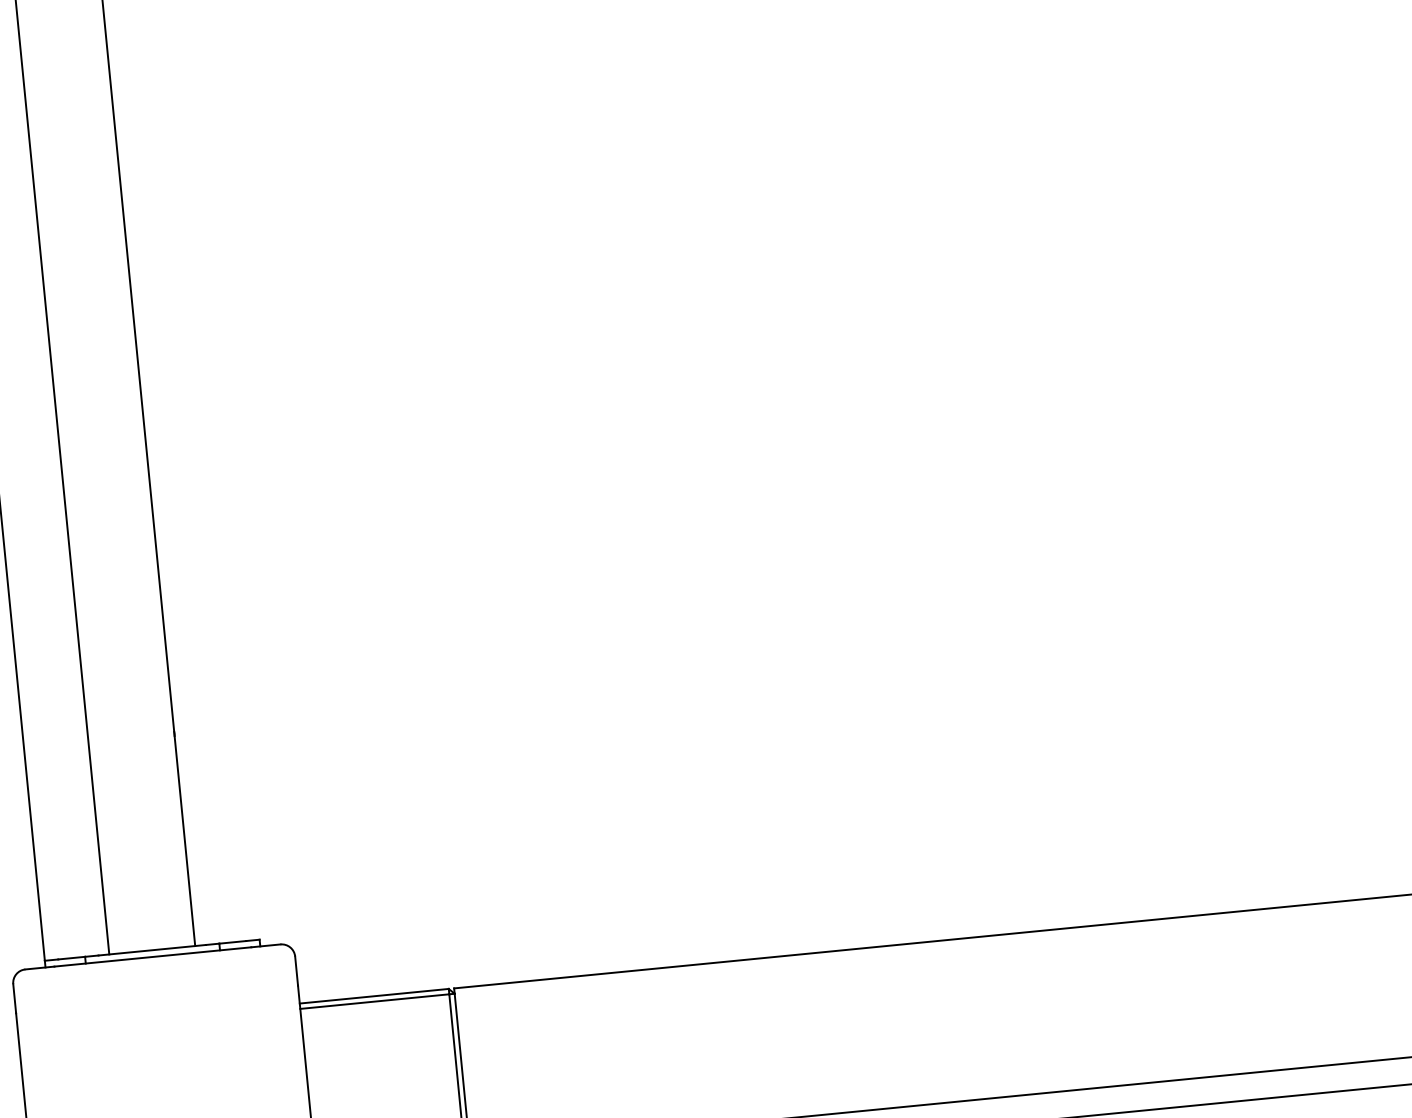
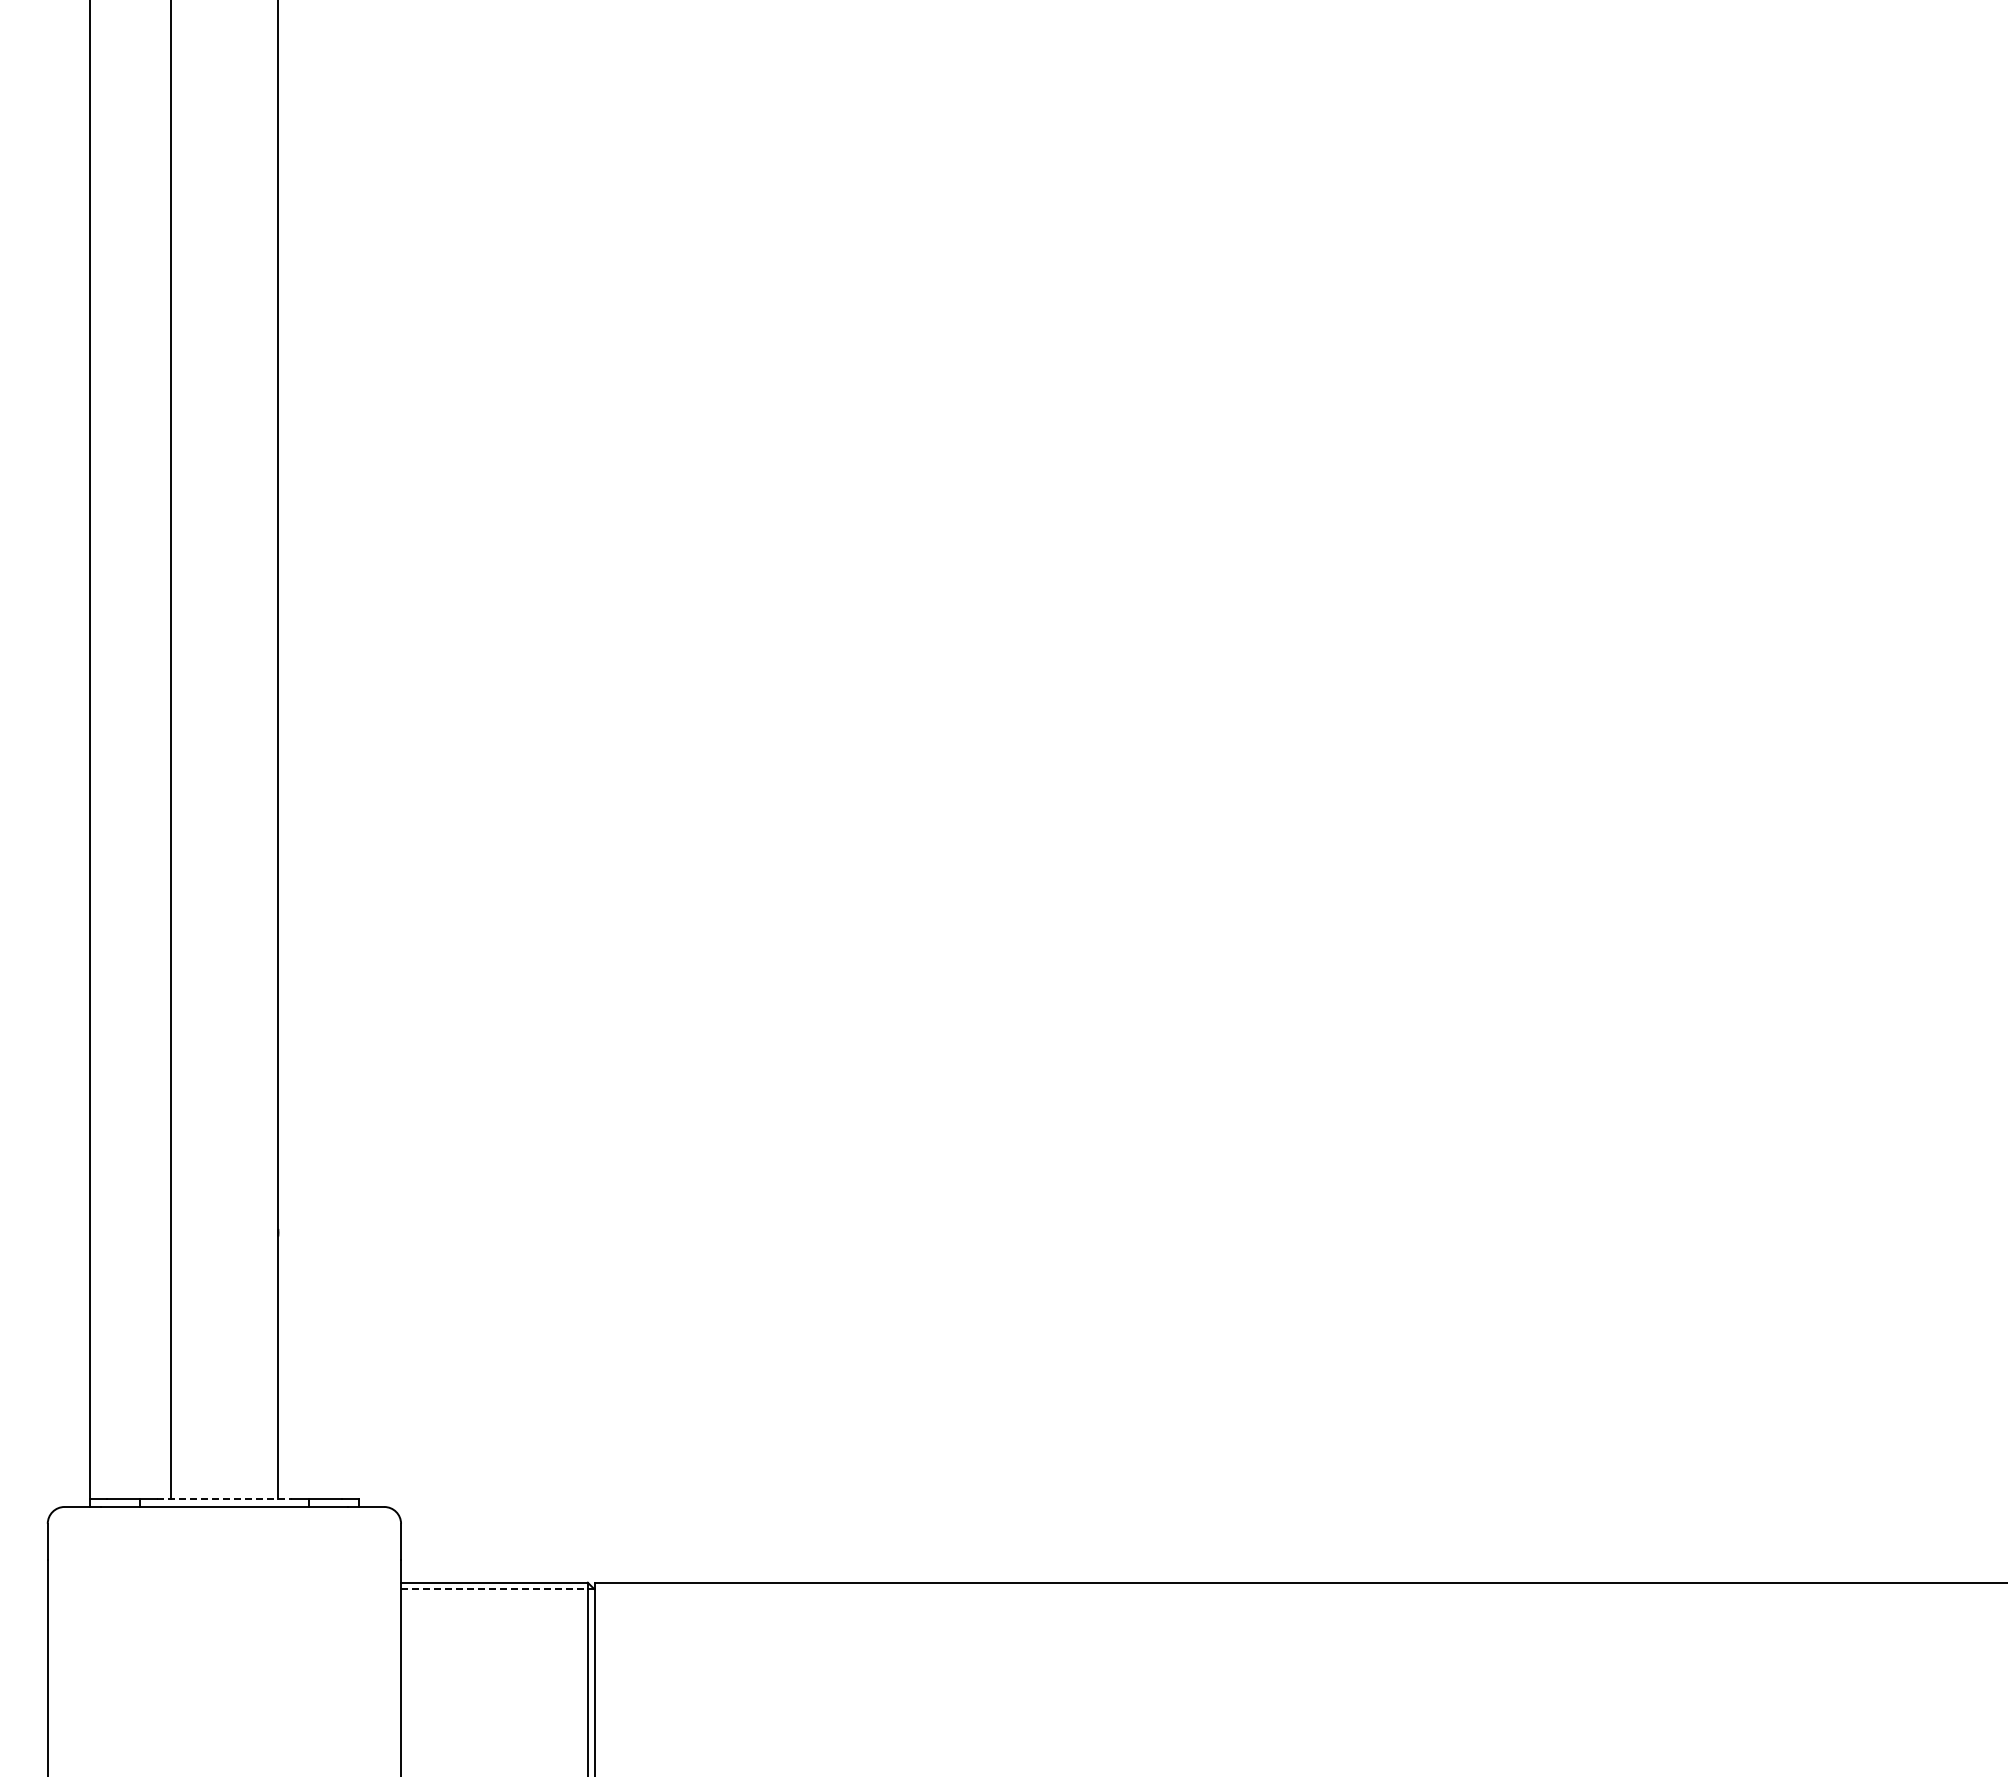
line: (152, 950) -> (224, 1498), solid -> dashed
line: (374, 1001) -> (494, 1589), solid -> dashed

